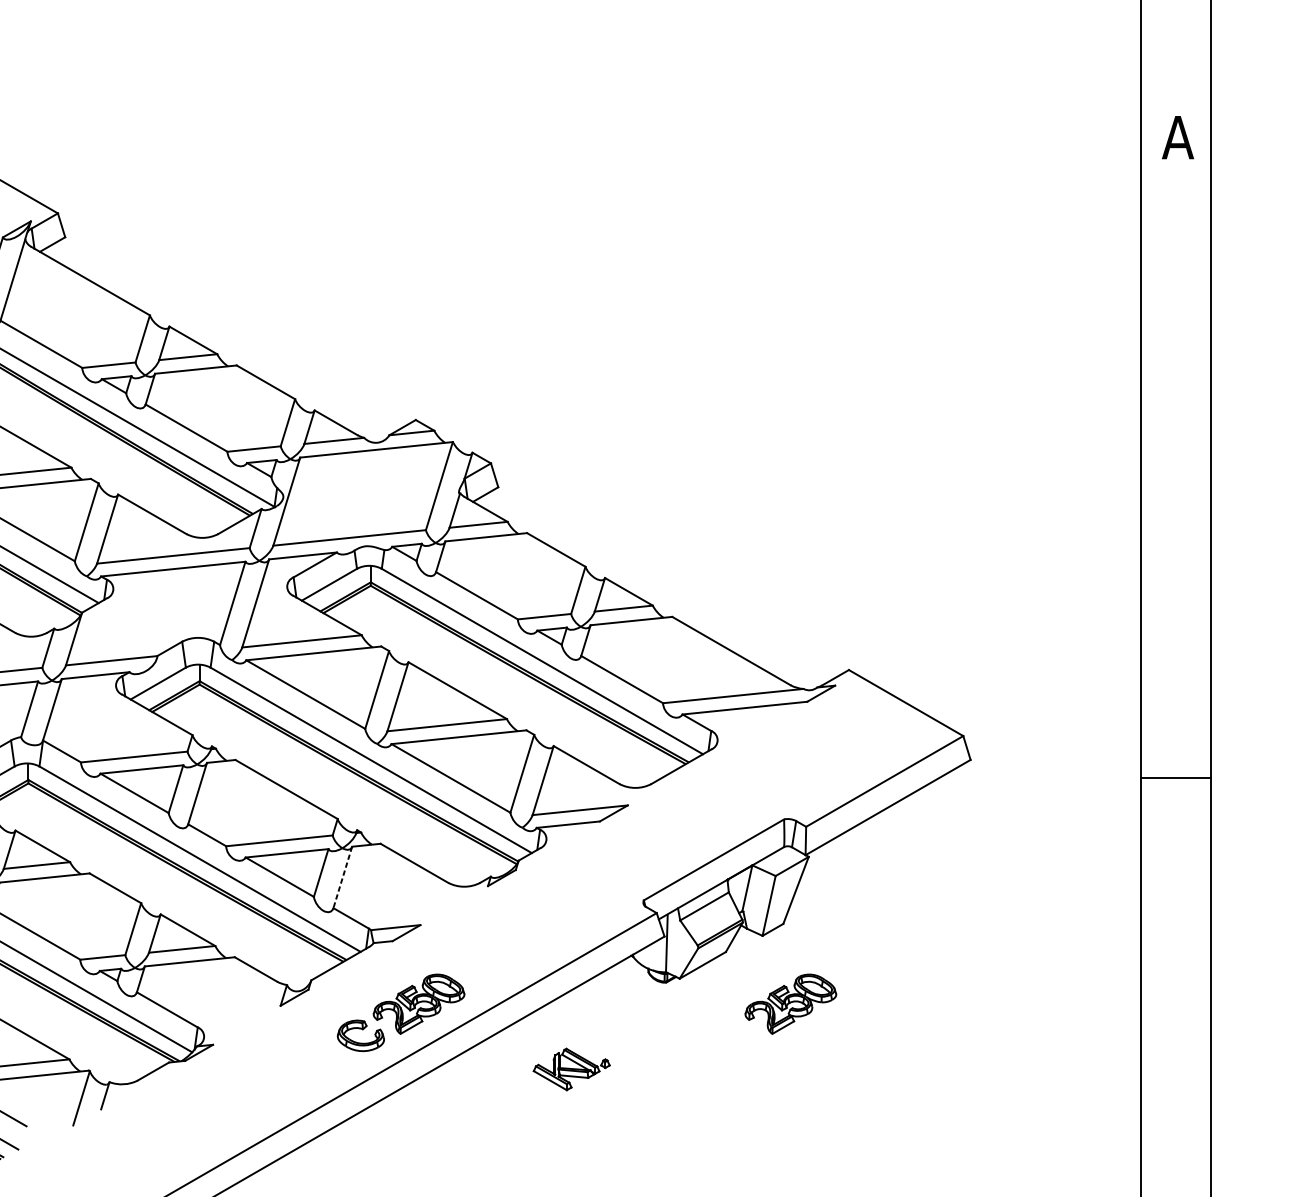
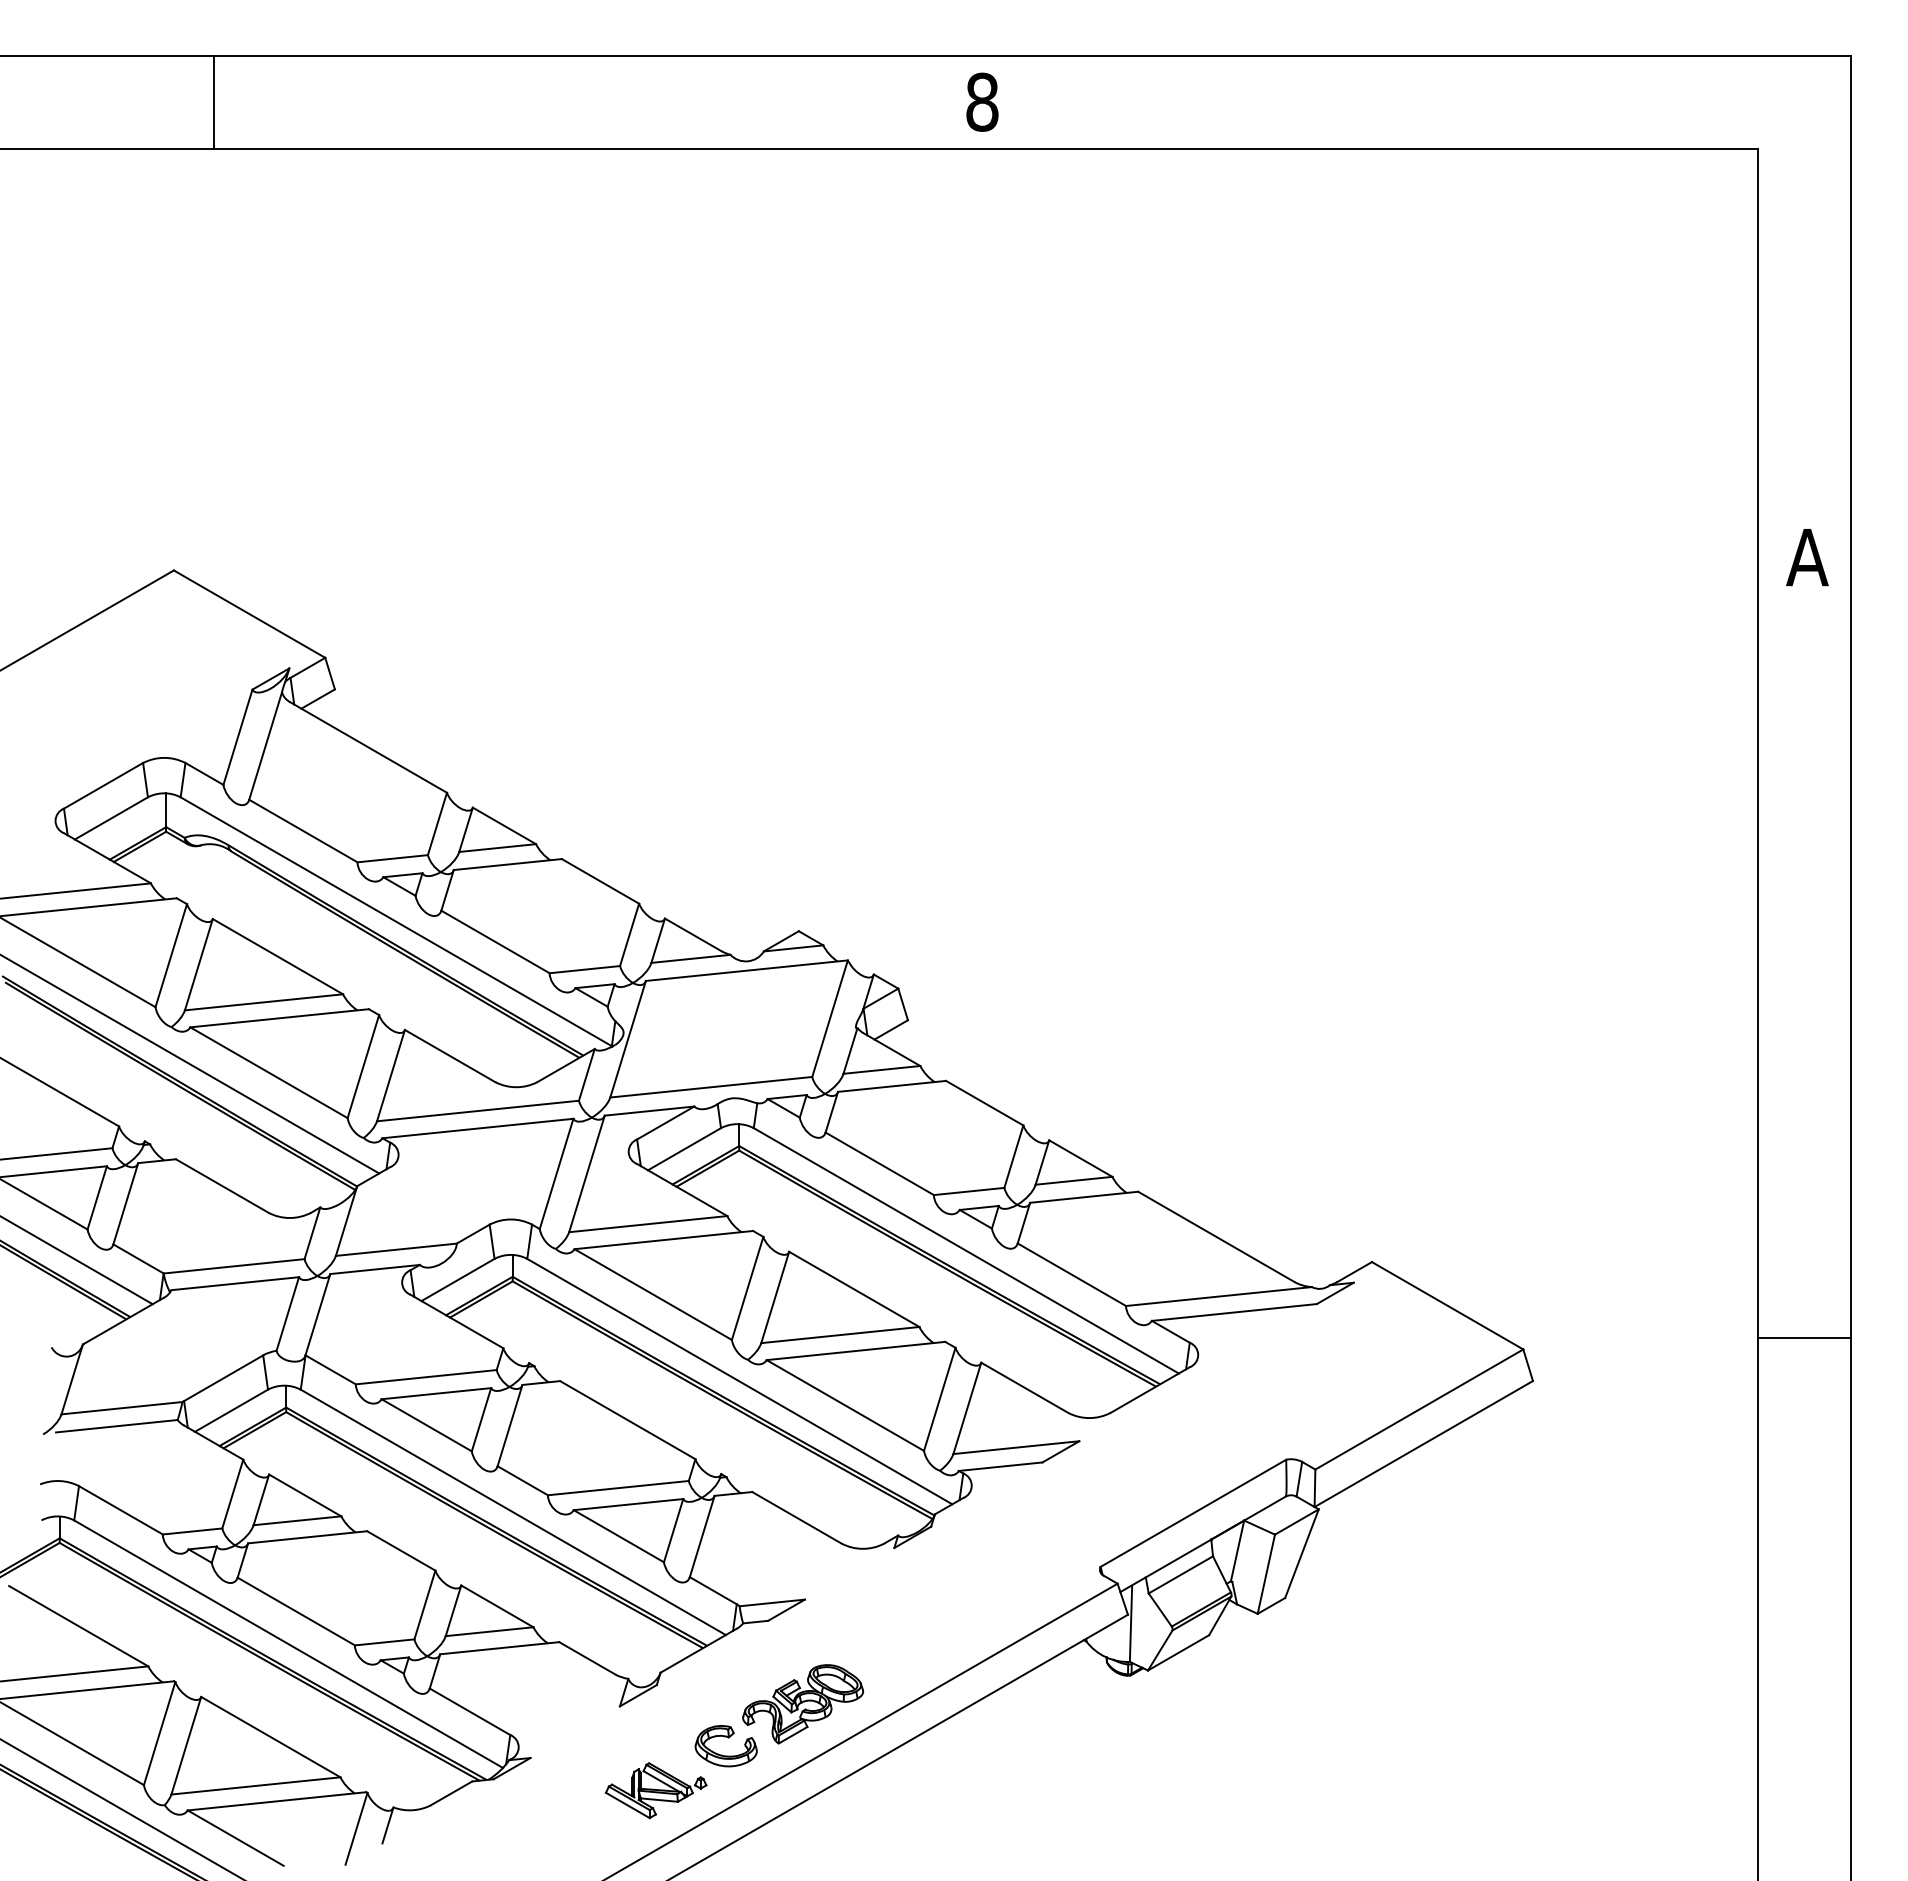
line: (1175, 778) -> (1804, 1337), moved
line: (343, 878) -> (702, 1537), dashed -> solid
part: (791, 1004) -> (1295, 1704), removed
part: (571, 1069) -> (655, 1790), moved

